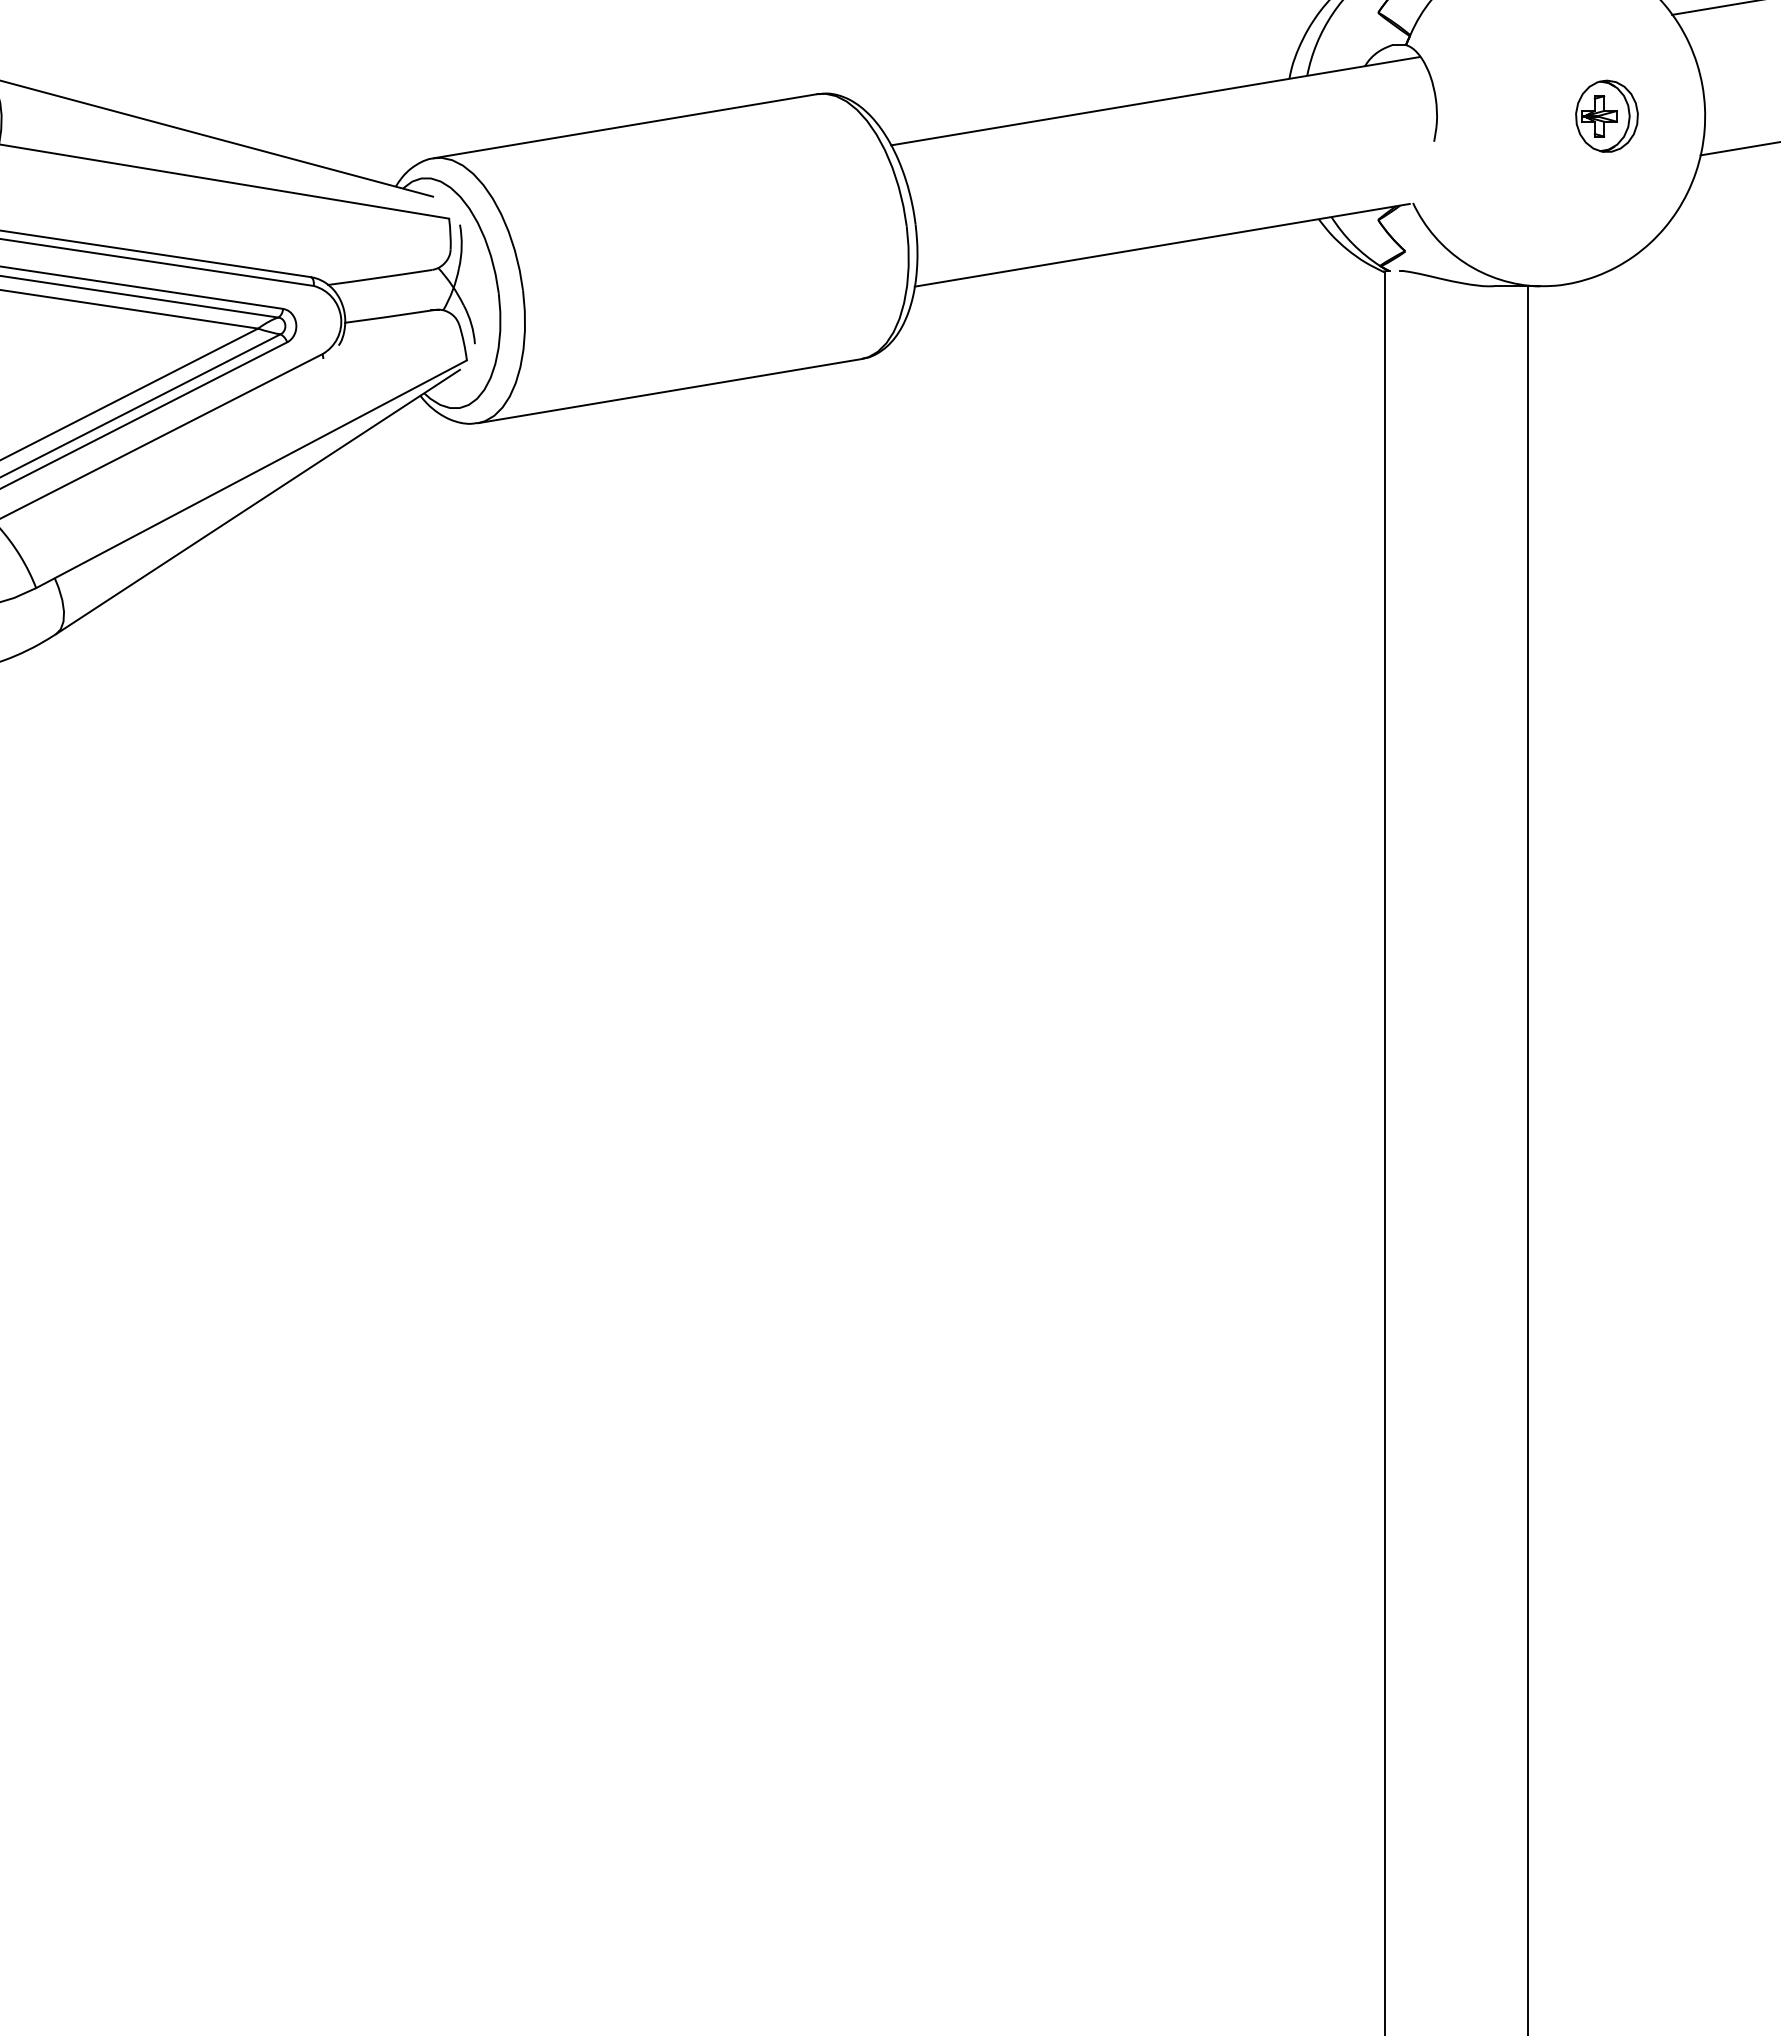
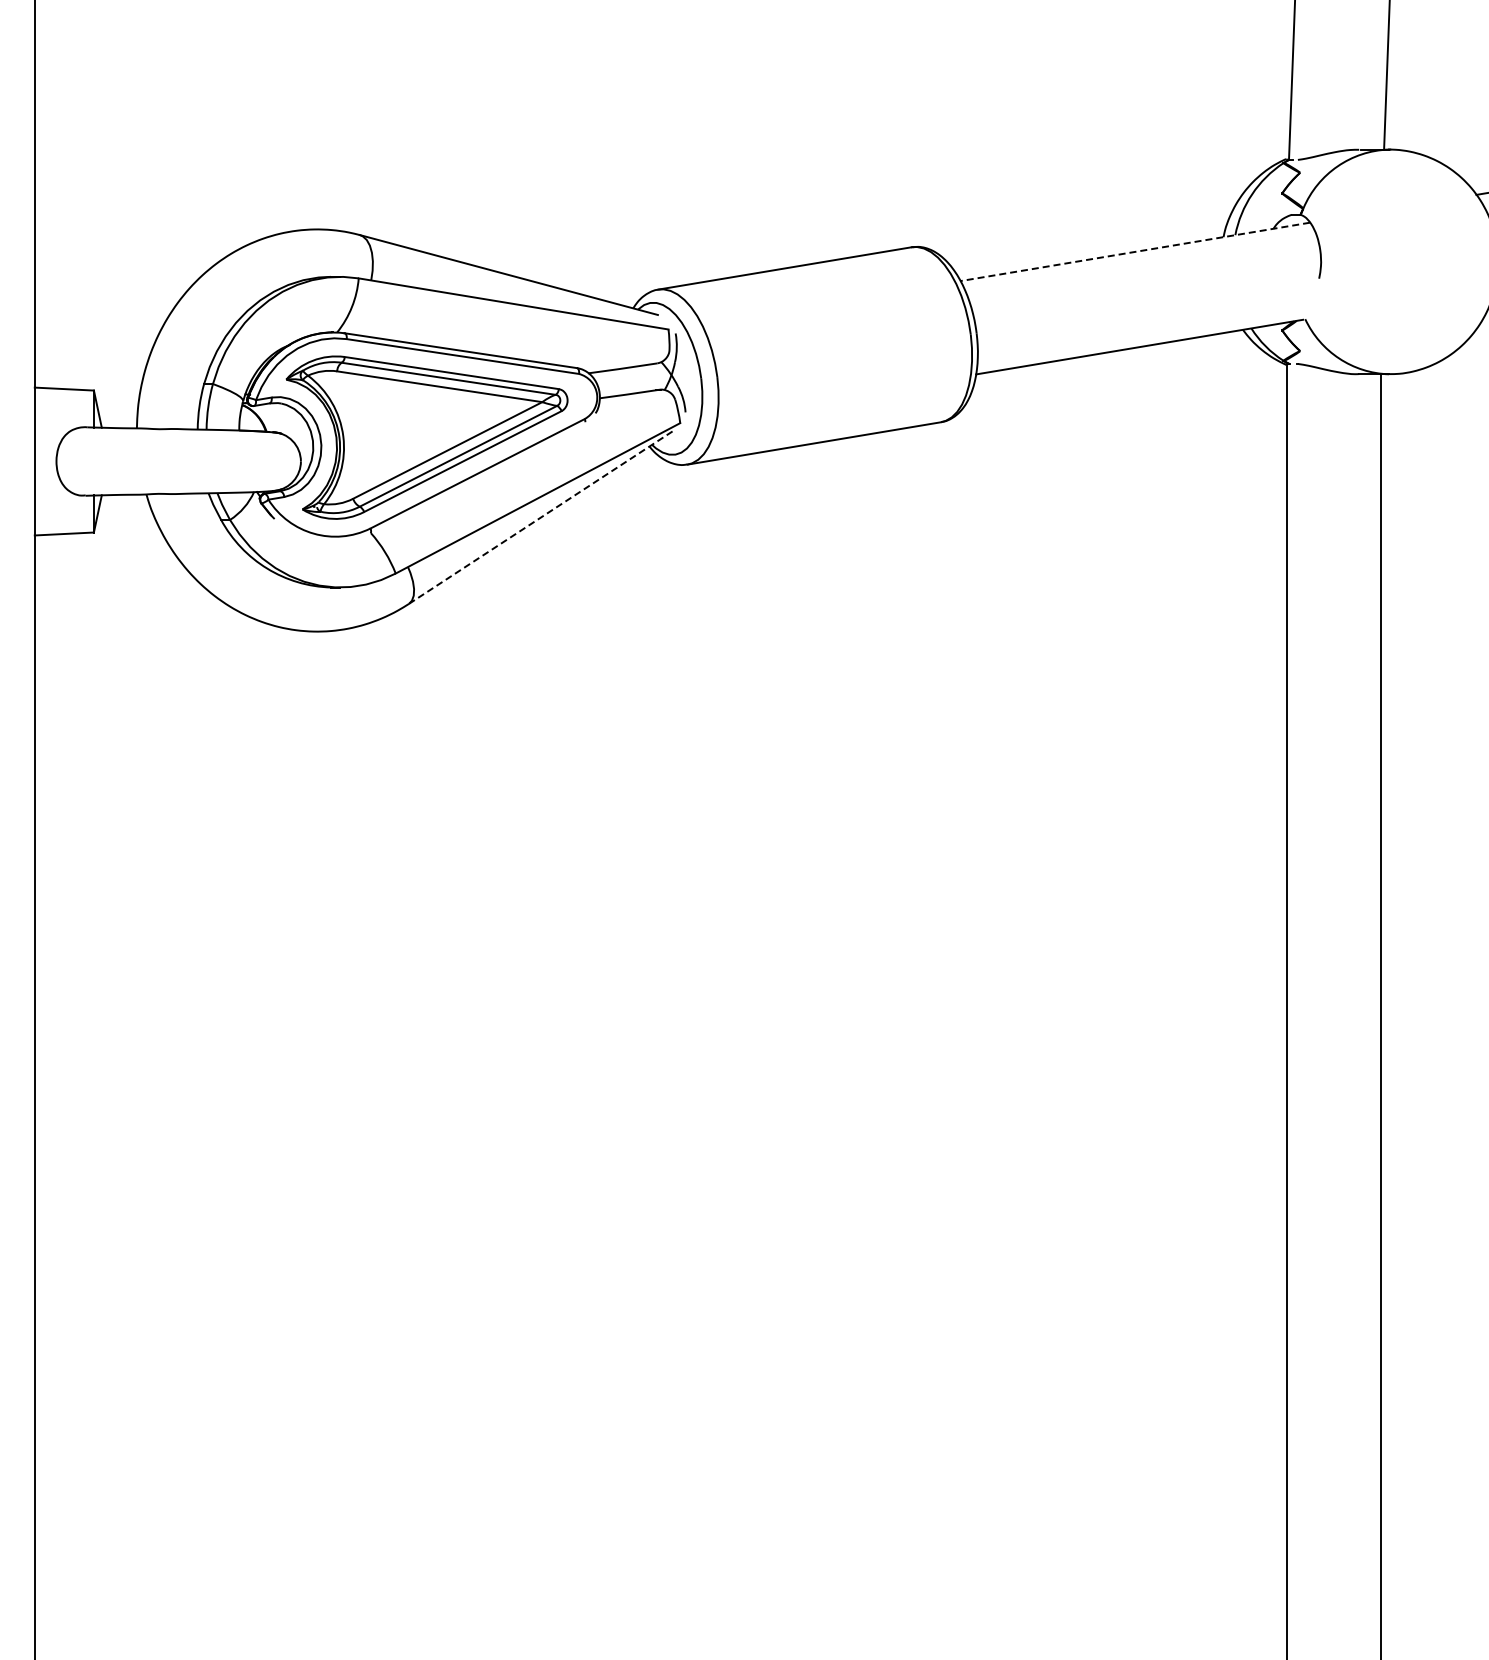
line: (1154, 100) -> (1134, 251), solid -> dashed
part: (1607, 115) -> (1433, 261), removed
line: (258, 501) -> (542, 516), solid -> dashed

